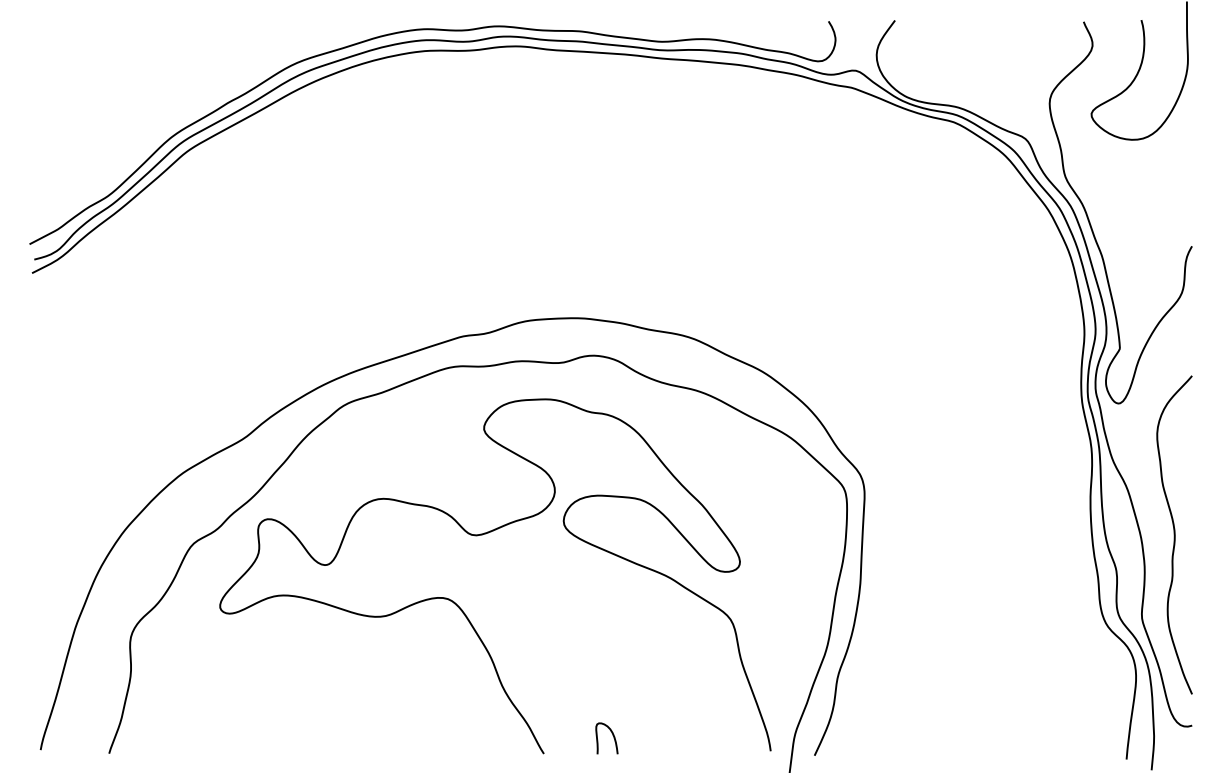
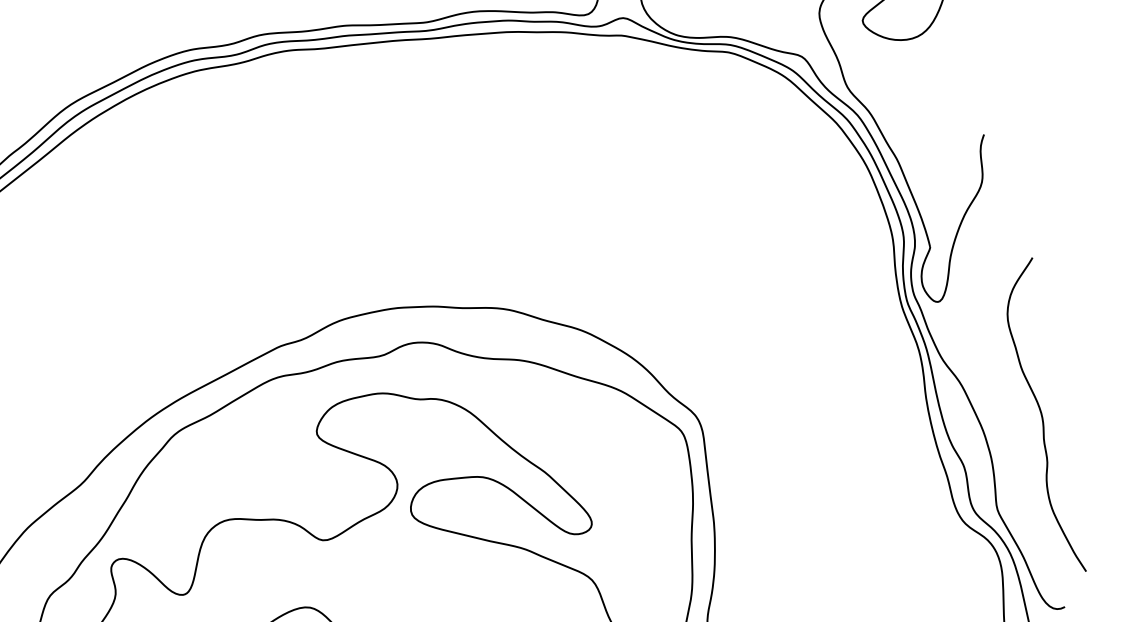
curve: (1174, 534) -> (1041, 417), moved

